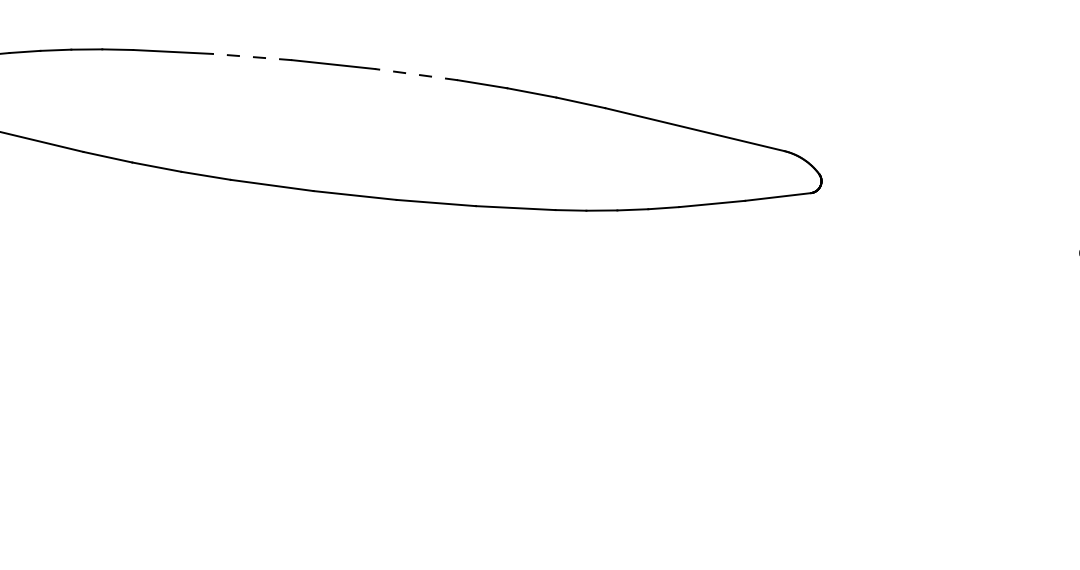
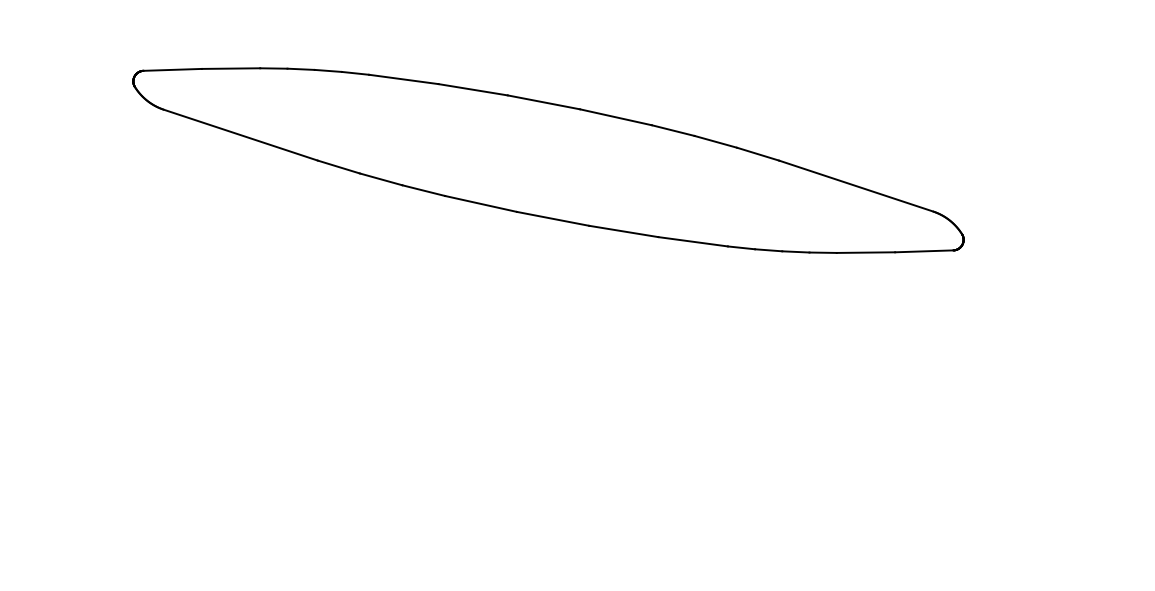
line: (251, 56) -> (472, 89), dashed -> solid
line: (416, 74) -> (615, 117), dashed -> solid

